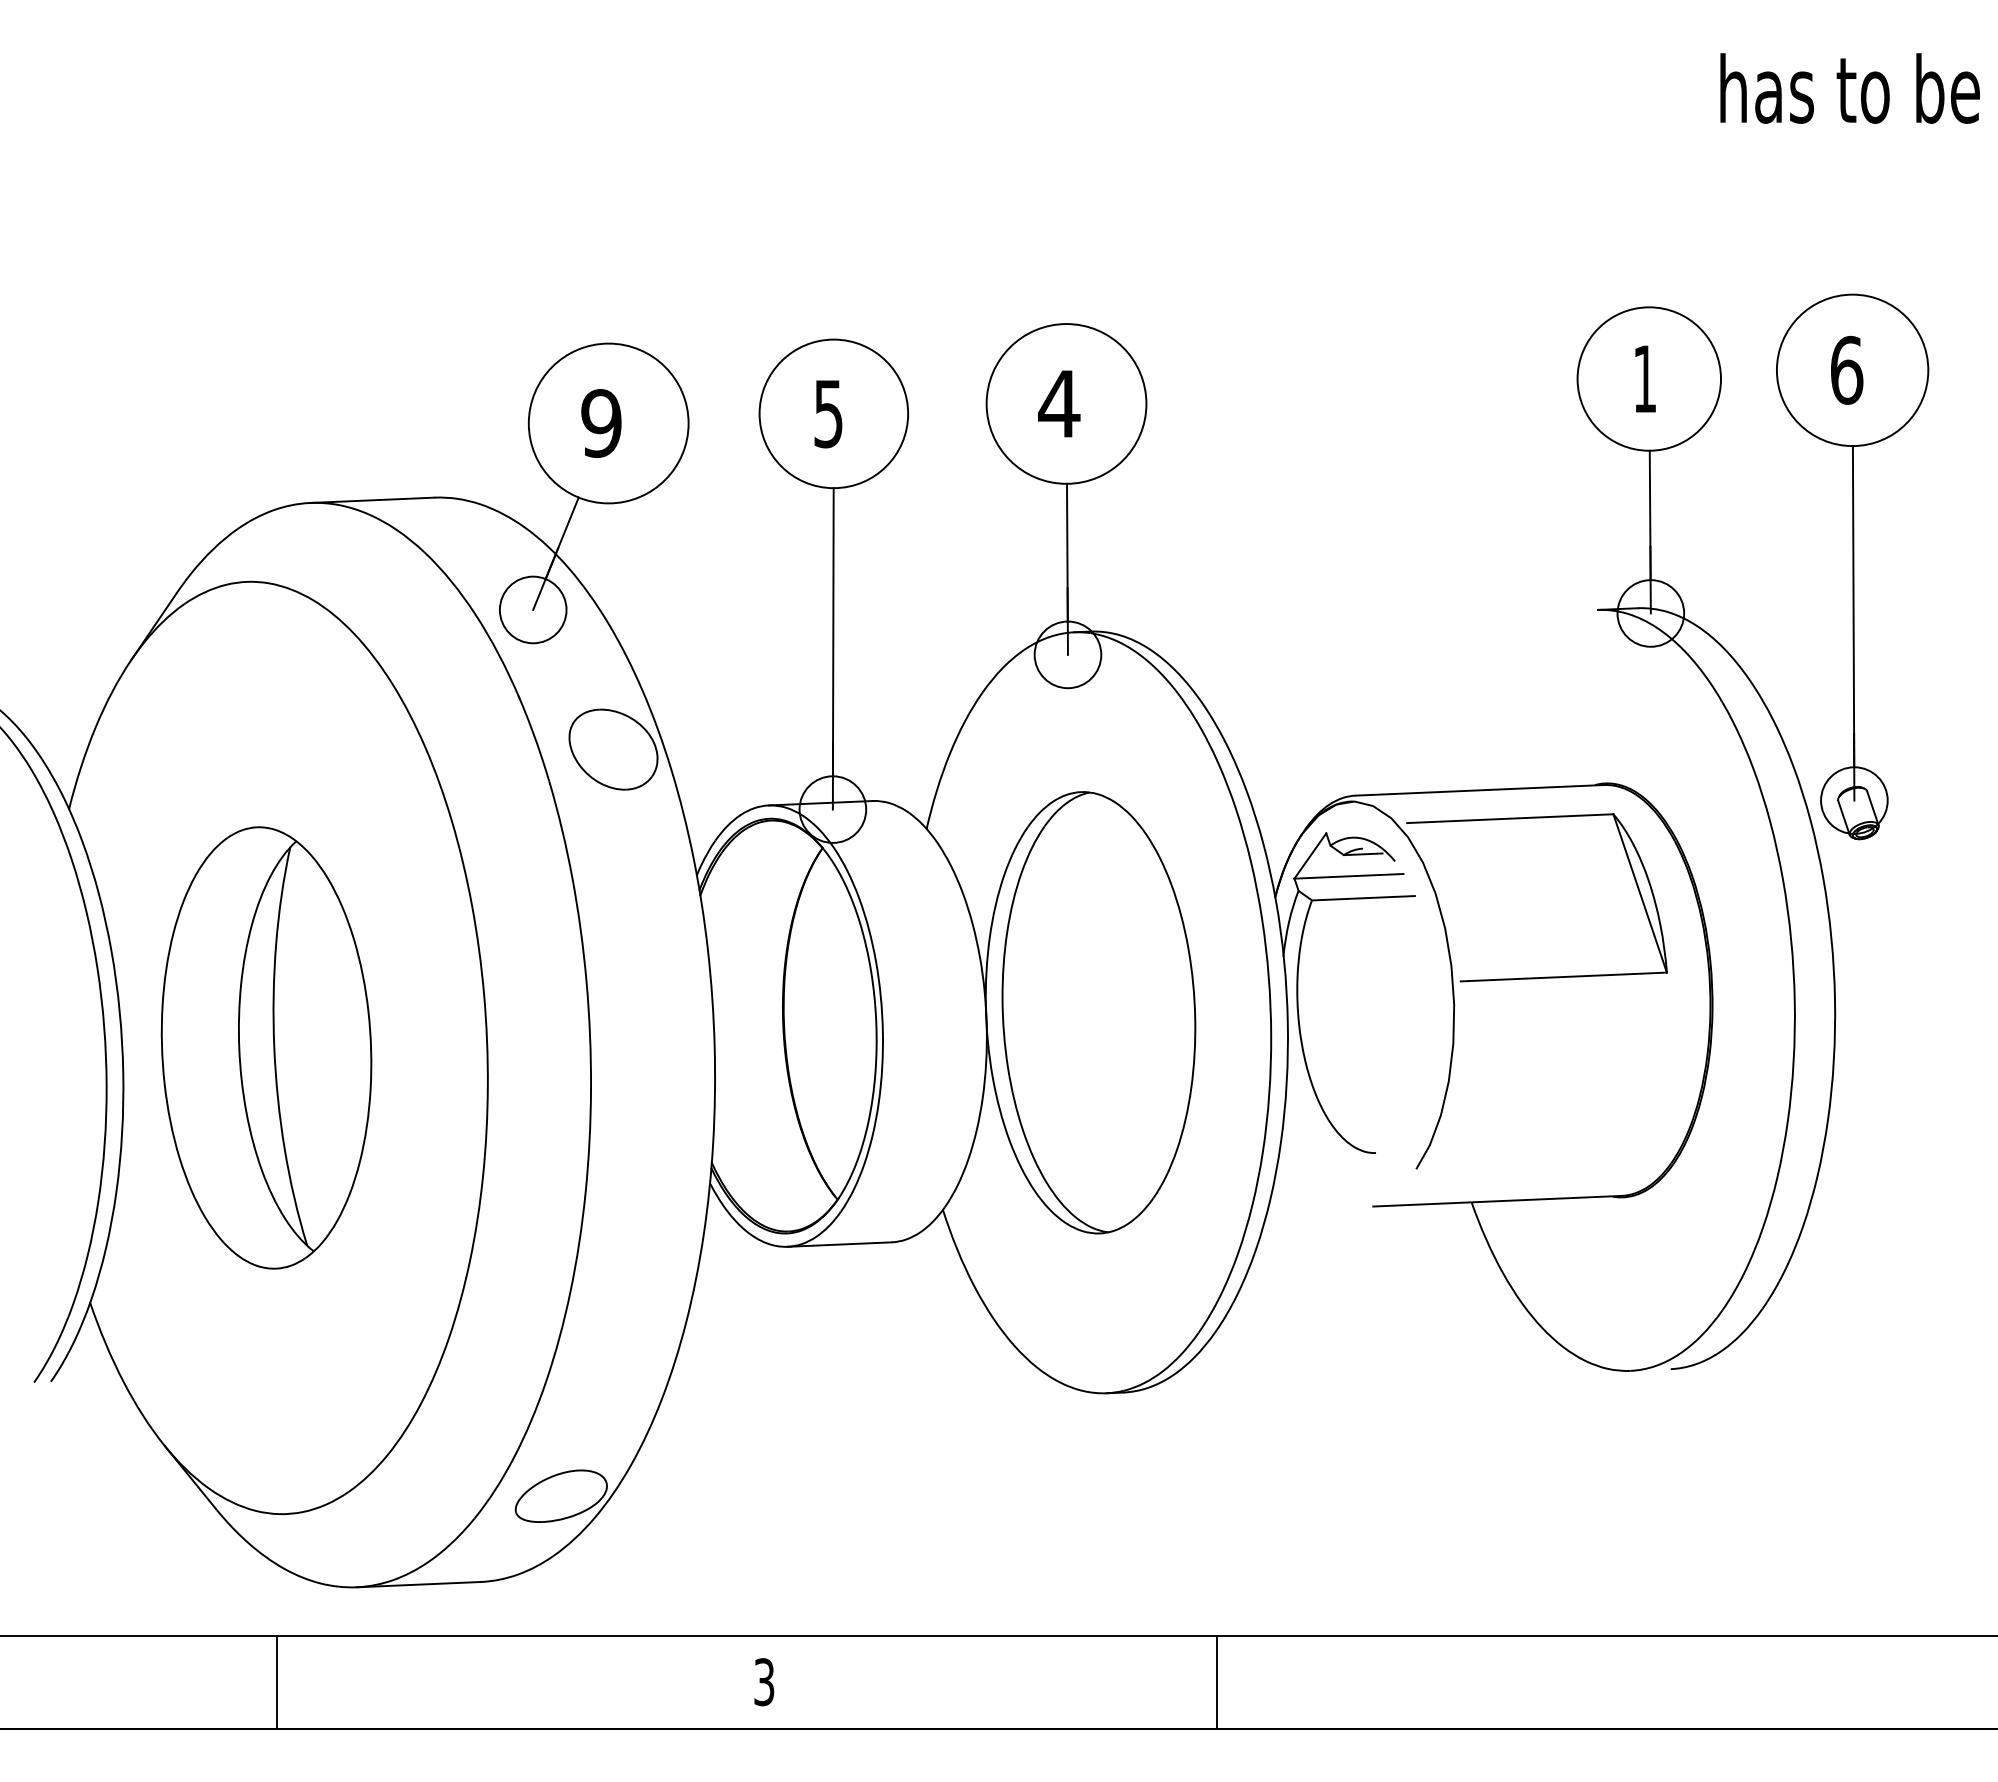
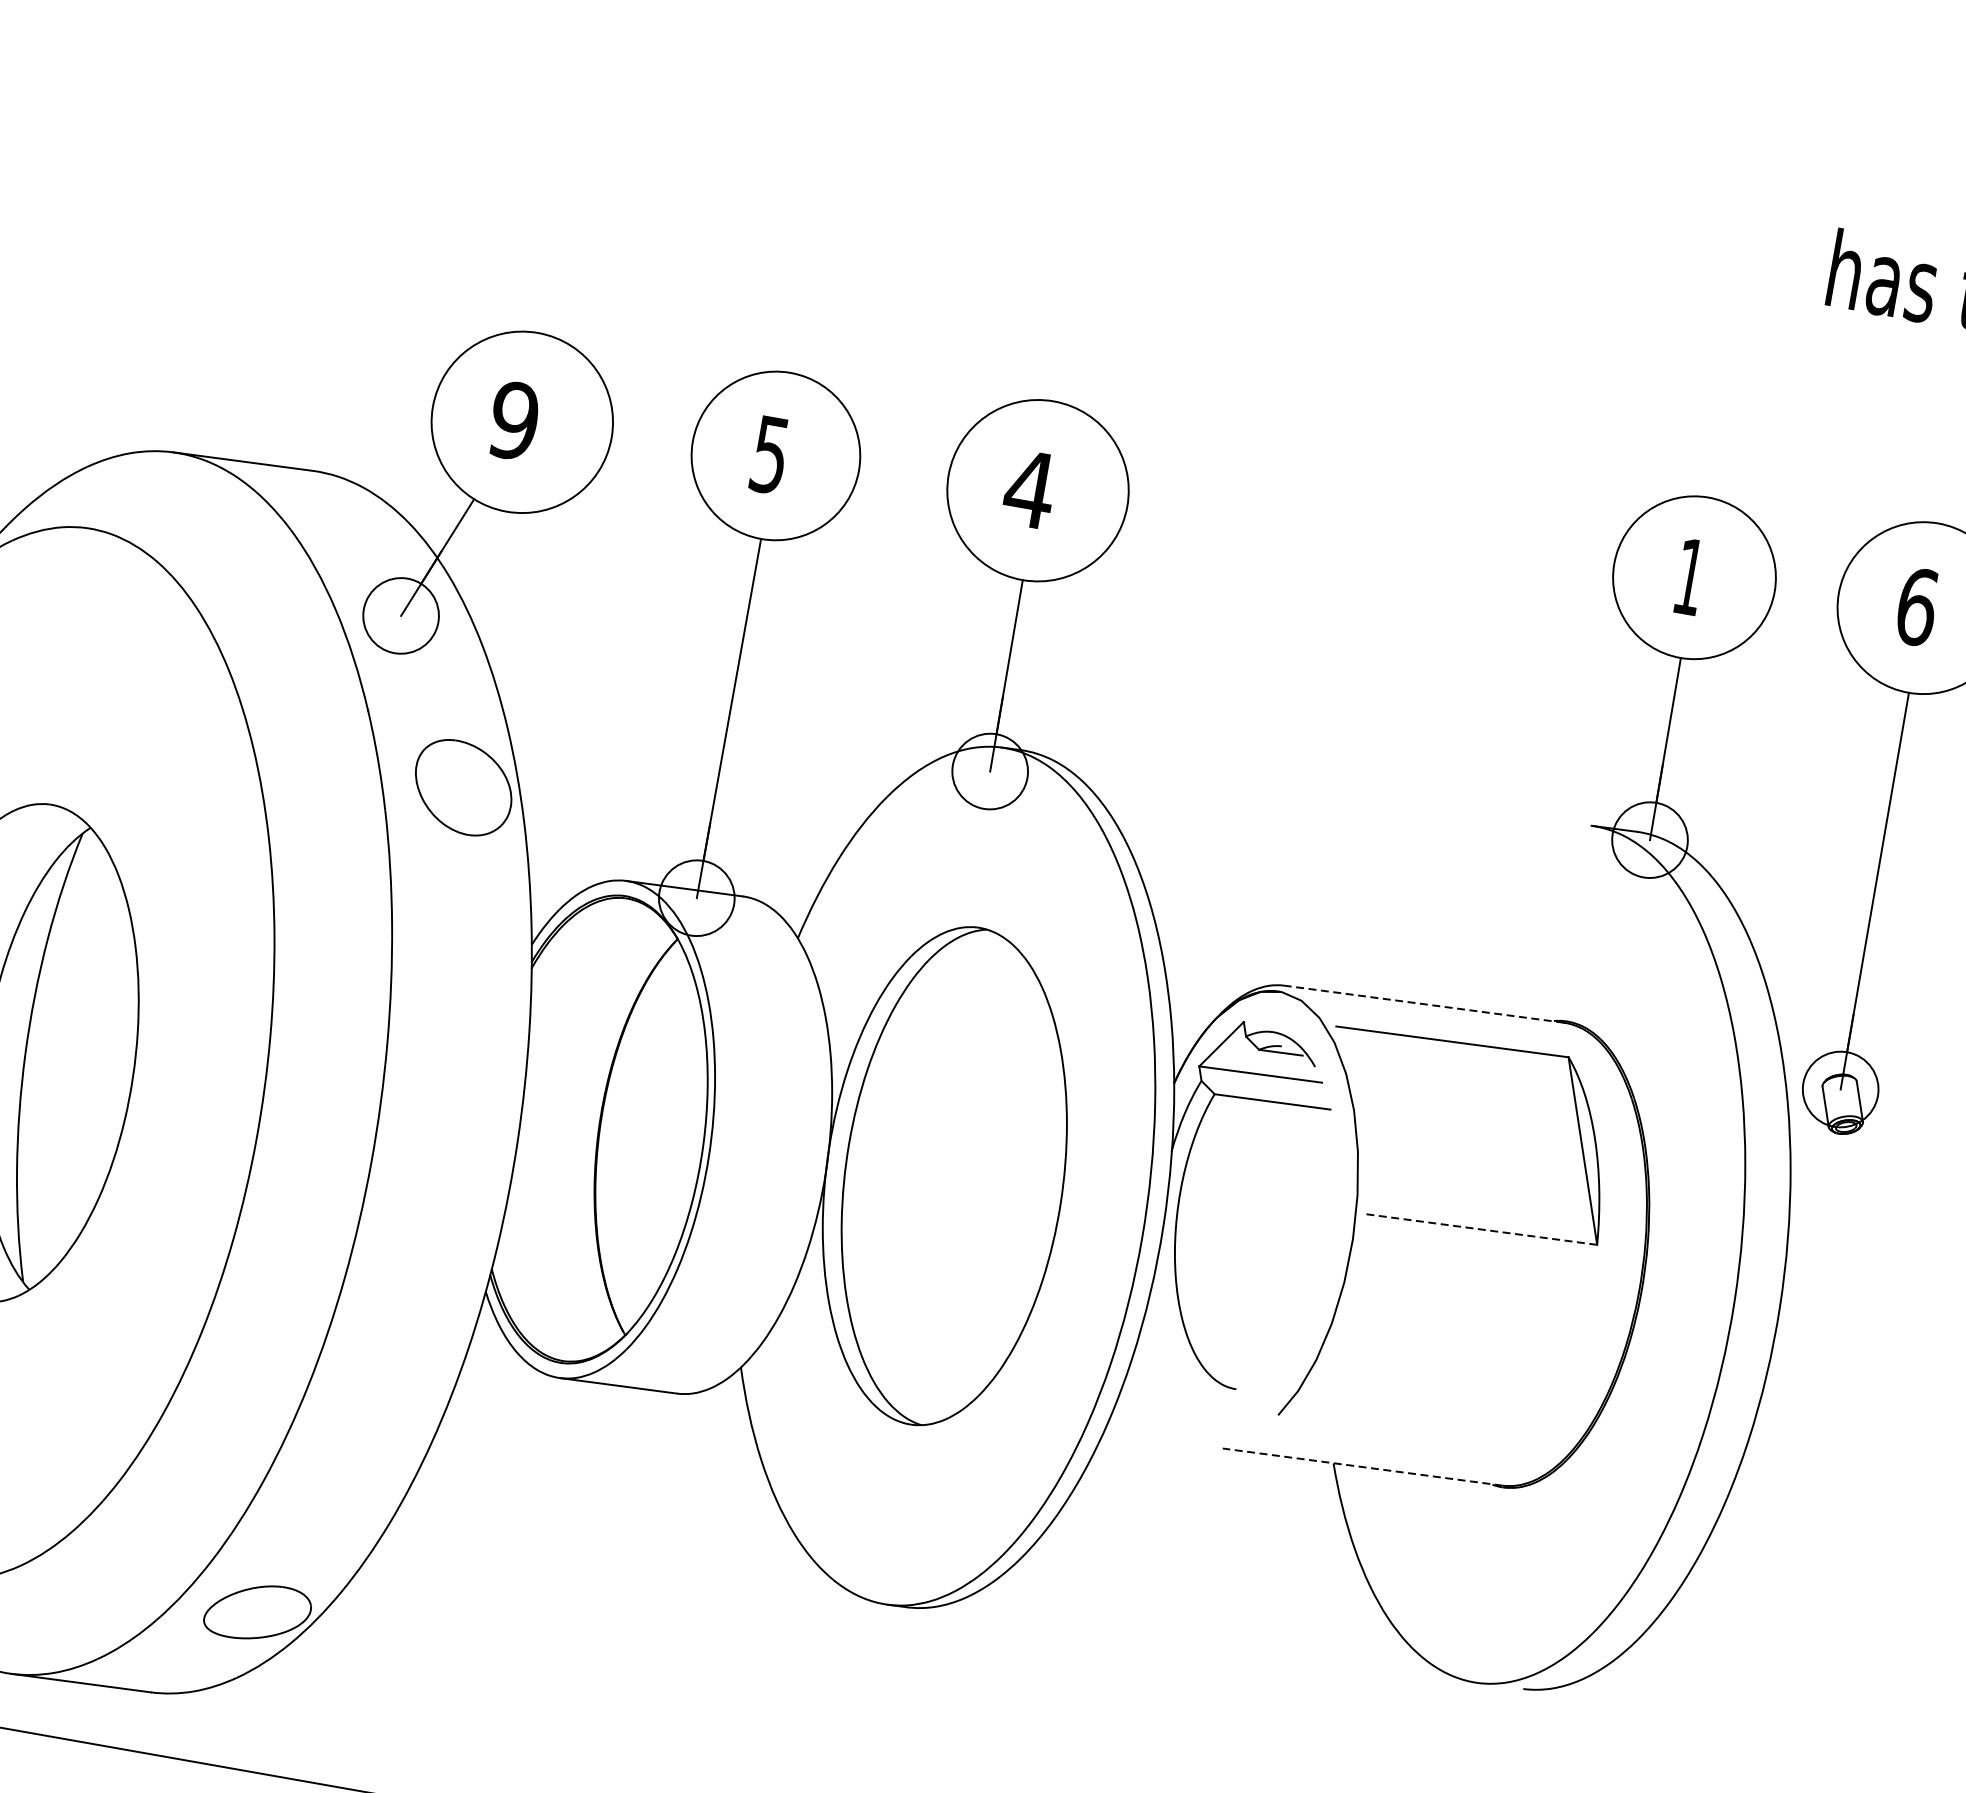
line: (1479, 790) -> (1423, 1004), solid -> dashed
line: (1563, 977) -> (1480, 1229), solid -> dashed
line: (1496, 1201) -> (1361, 1467), solid -> dashed

